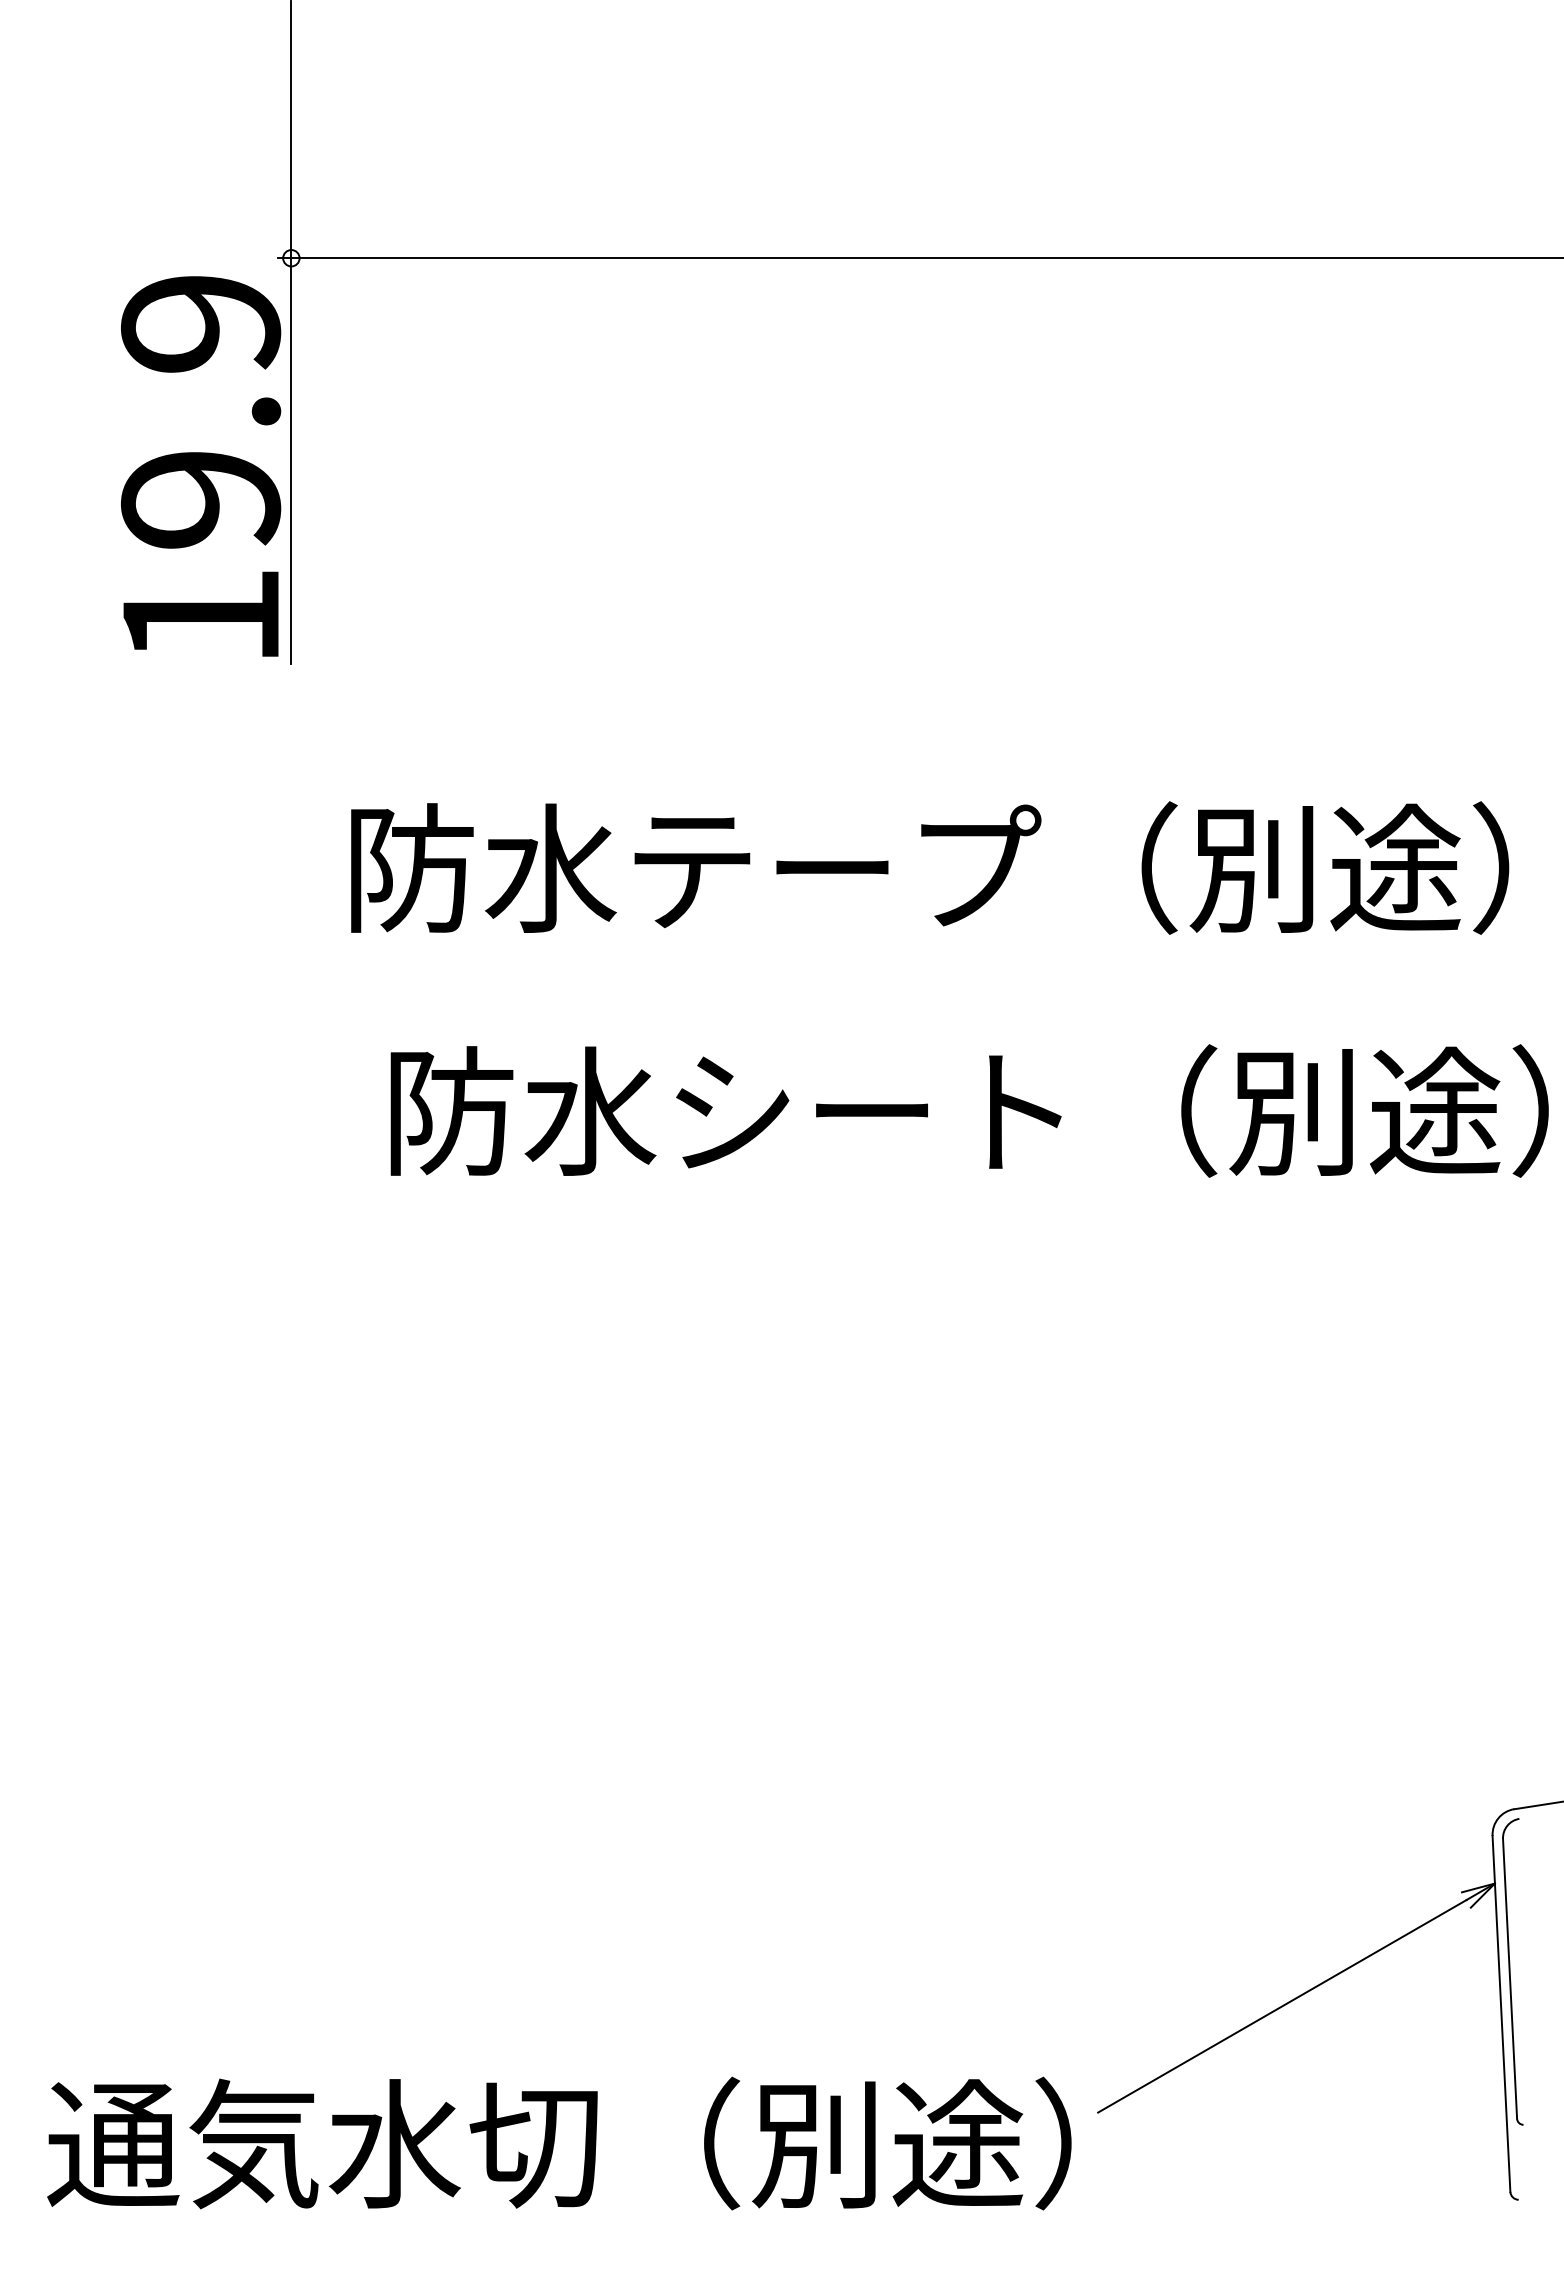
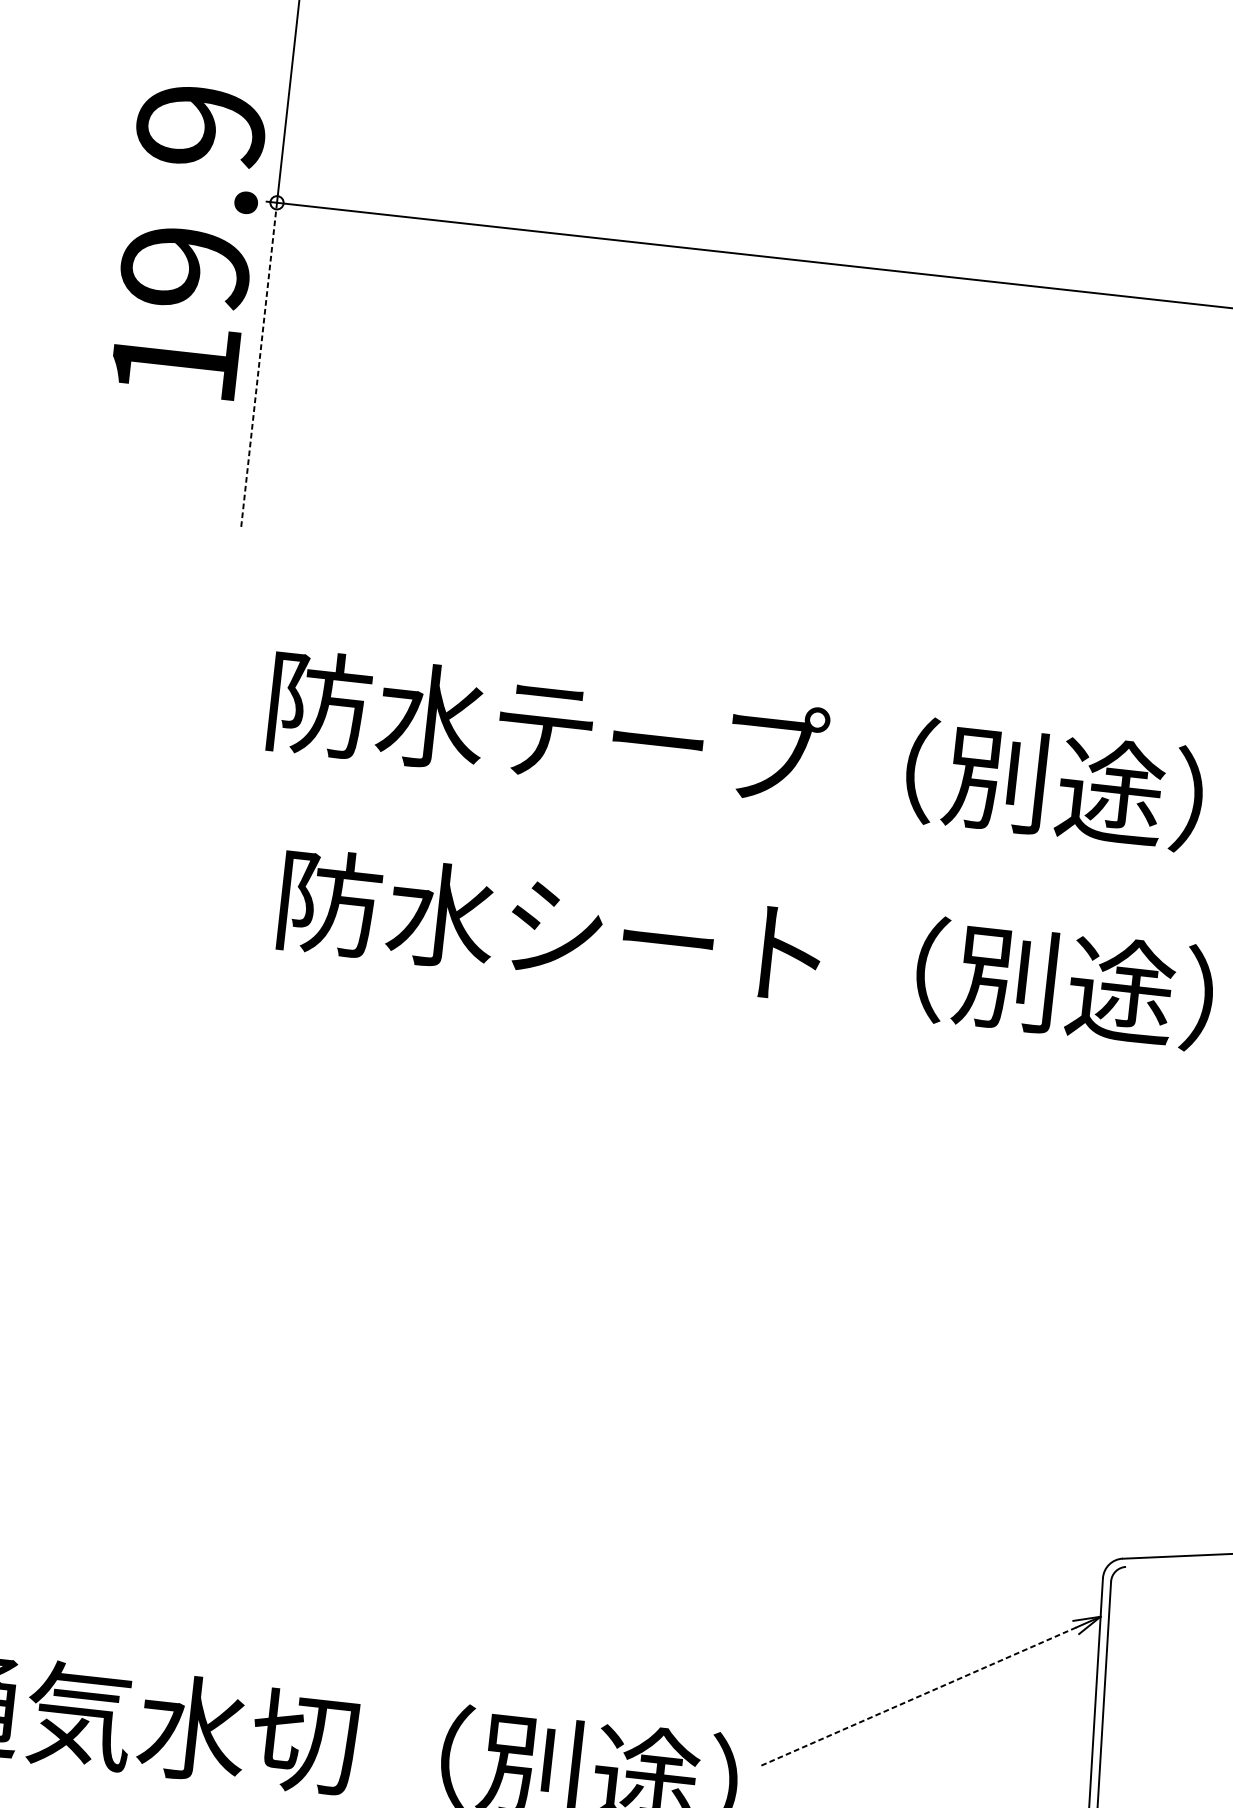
line: (291, 461) -> (259, 366), solid -> dashed
text: (201, 466) -> (189, 241), moved
line: (1282, 2006) -> (918, 1696), solid -> dashed

